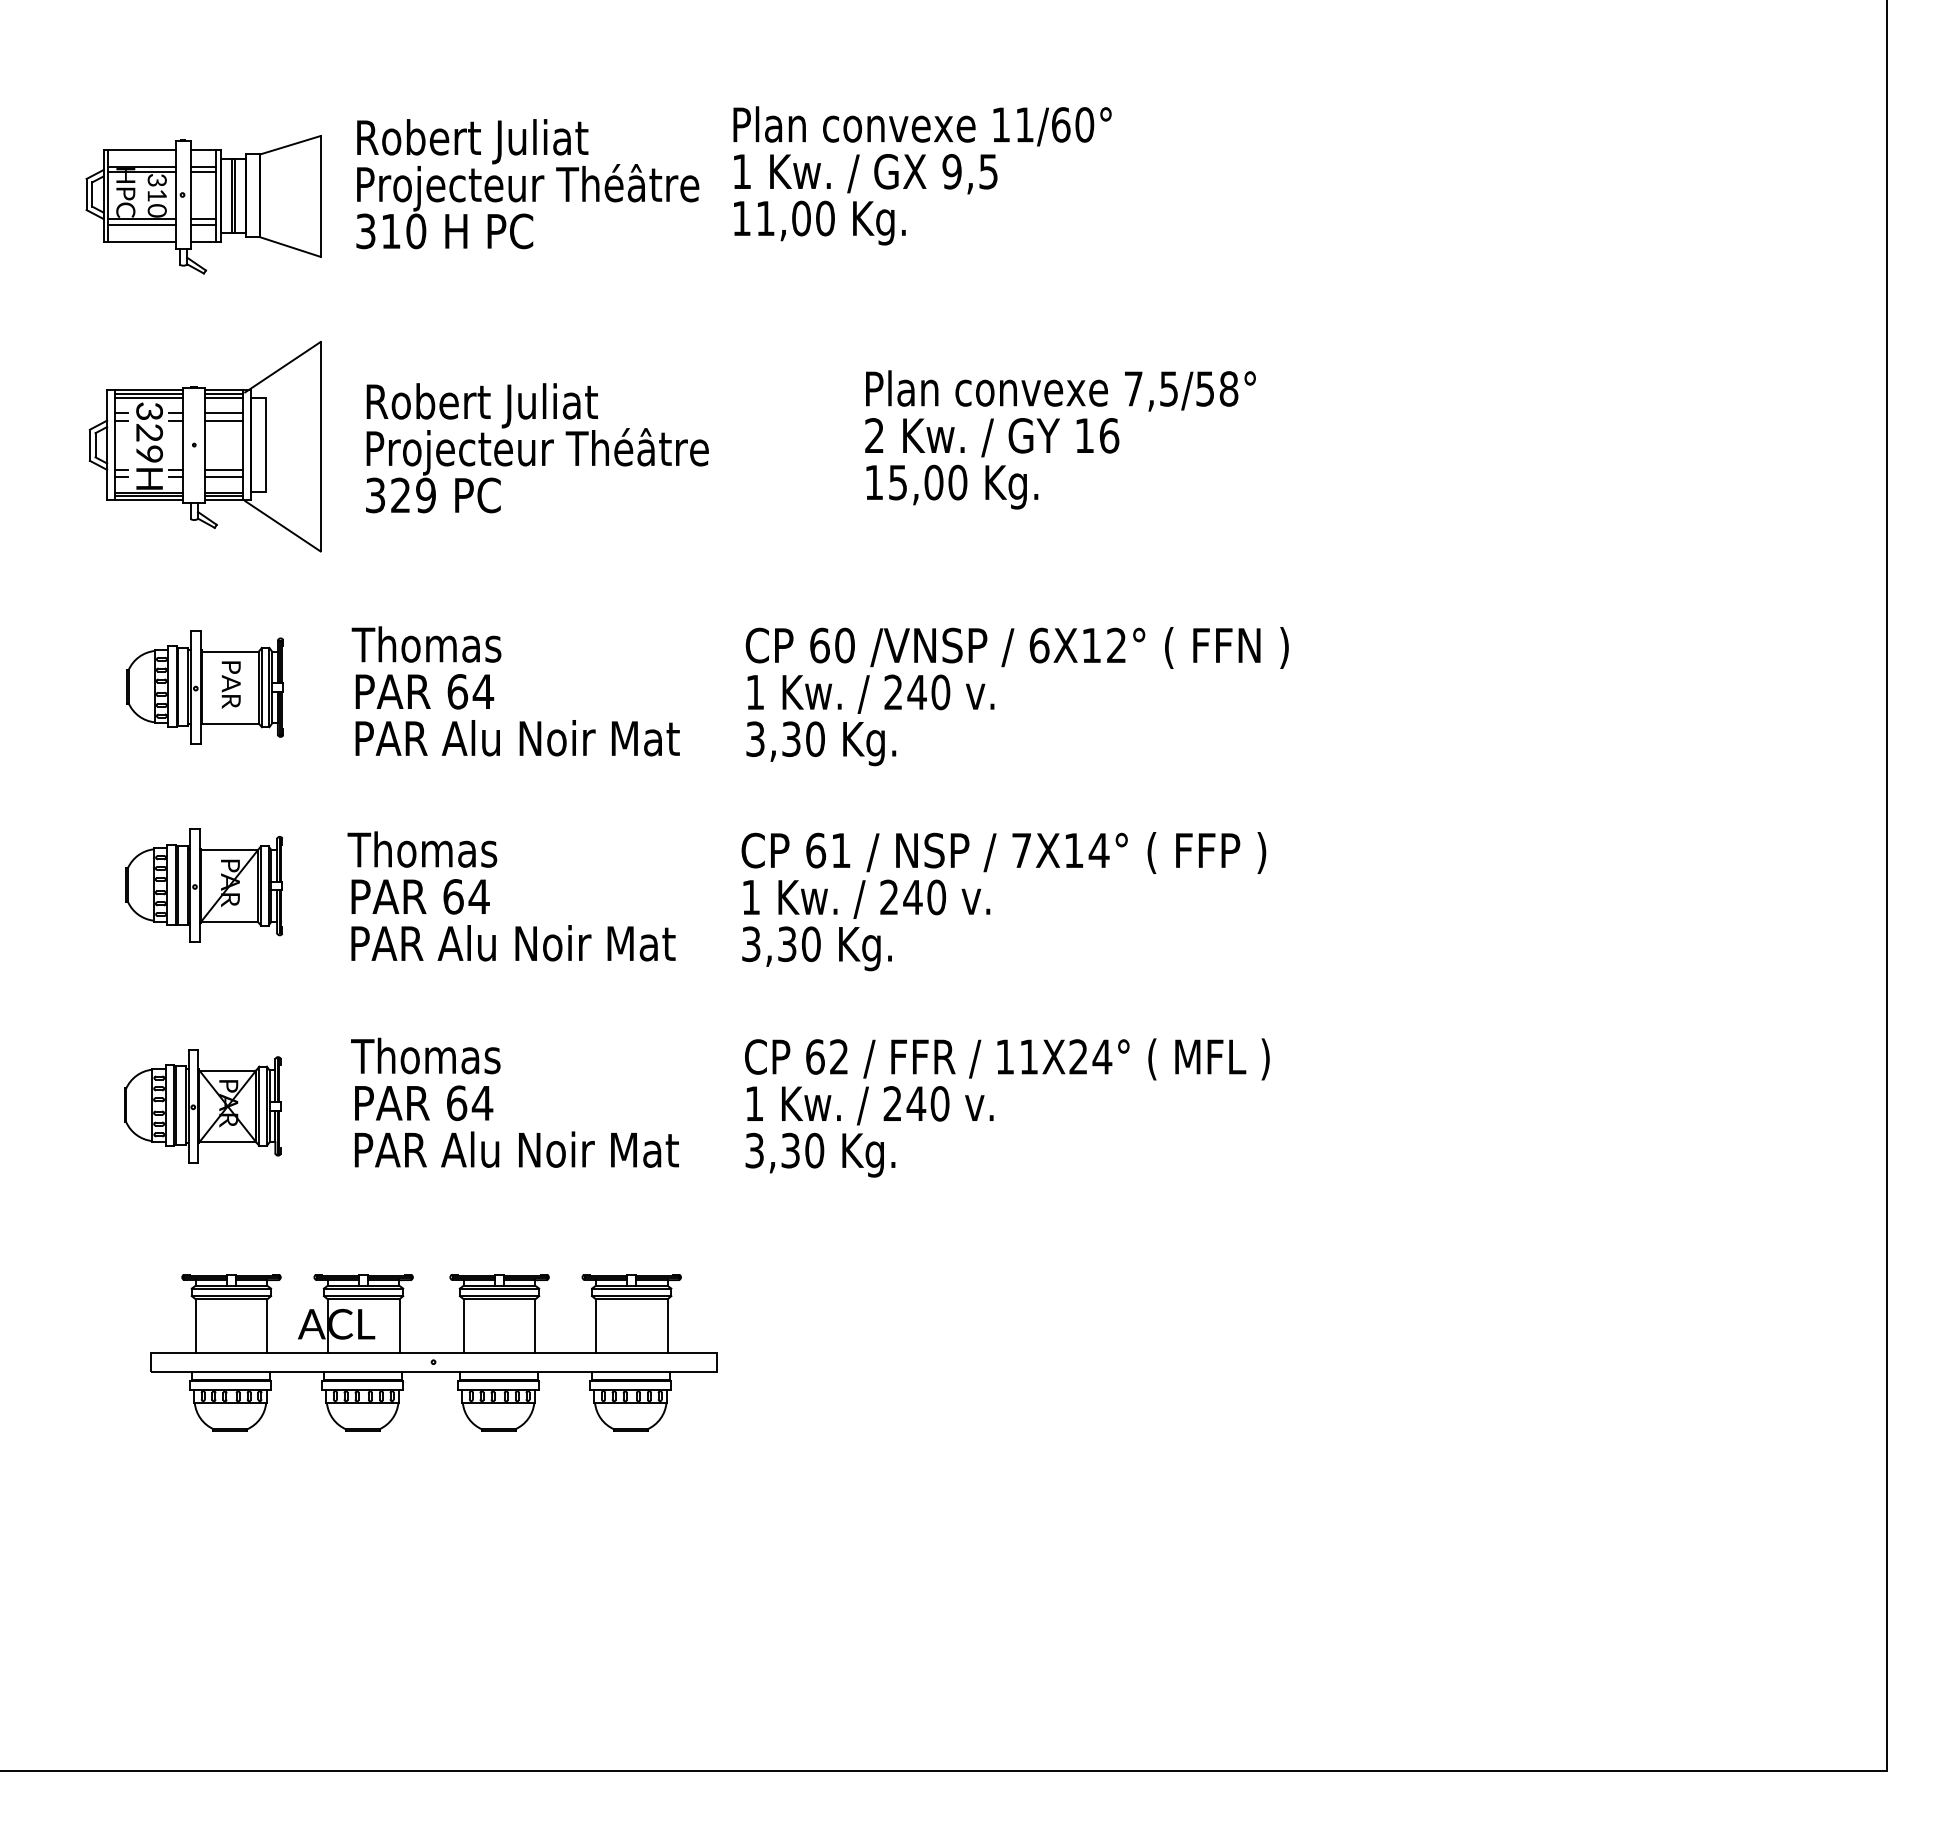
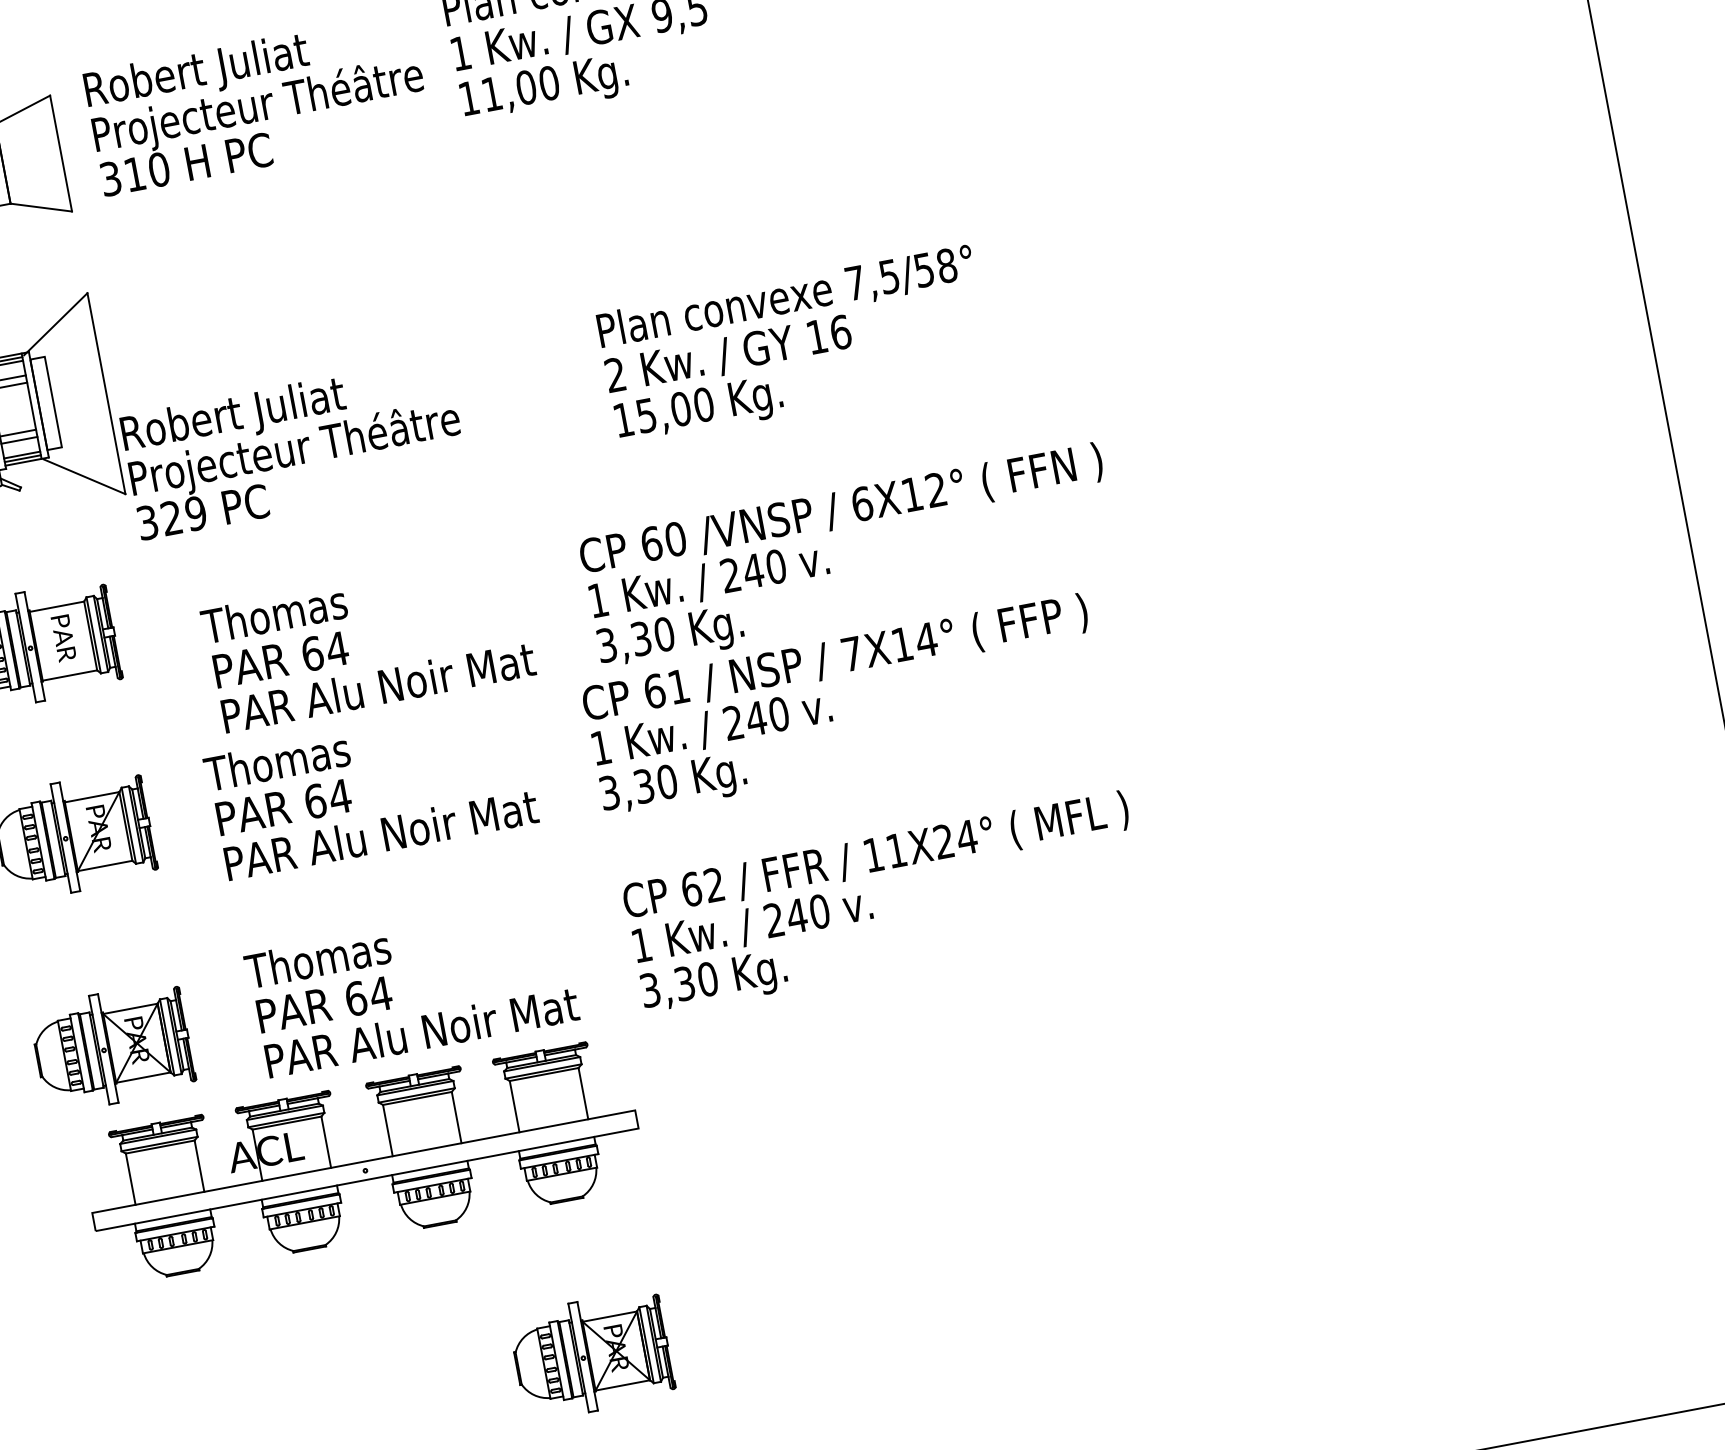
text: (810, 441) -> (555, 392), moved
text: (819, 696) -> (660, 592), moved
part: (433, 1352) -> (363, 1161), moved
part: (626, 1507) -> (592, 1355), added

